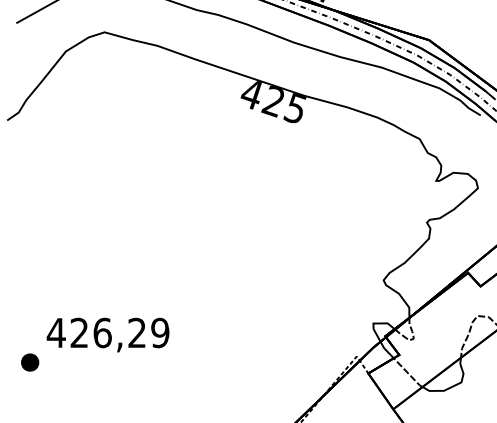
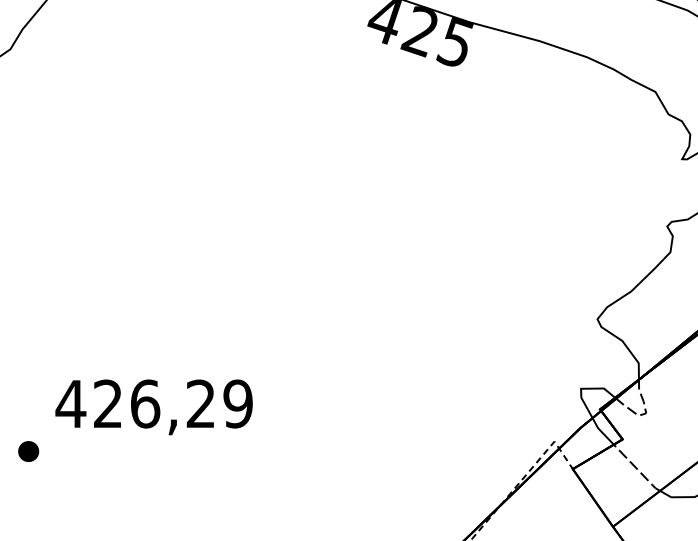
part: (29, 362) -> (27, 451), size x0.71

